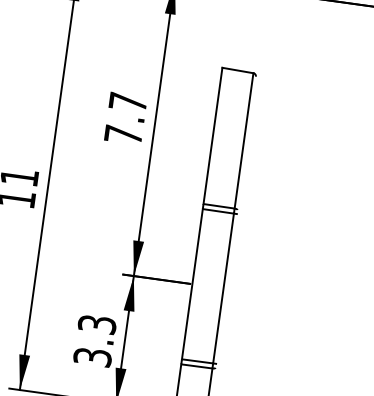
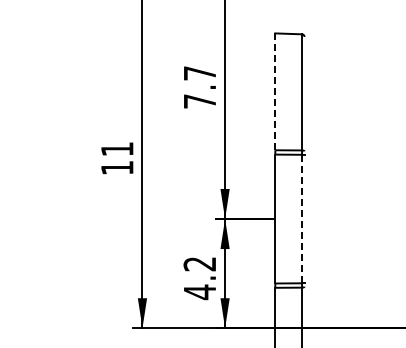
line: (213, 135) -> (275, 91), solid -> dashed
line: (224, 287) -> (302, 218), solid -> dashed
text: (94, 341) -> (199, 278), 3.3 -> 4.2

